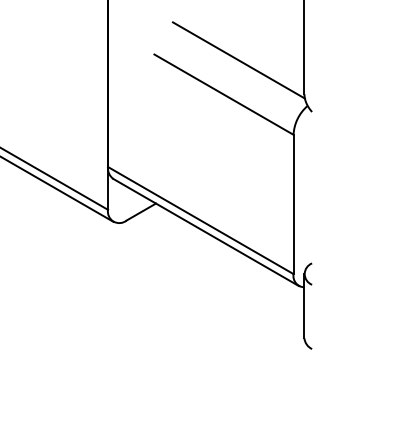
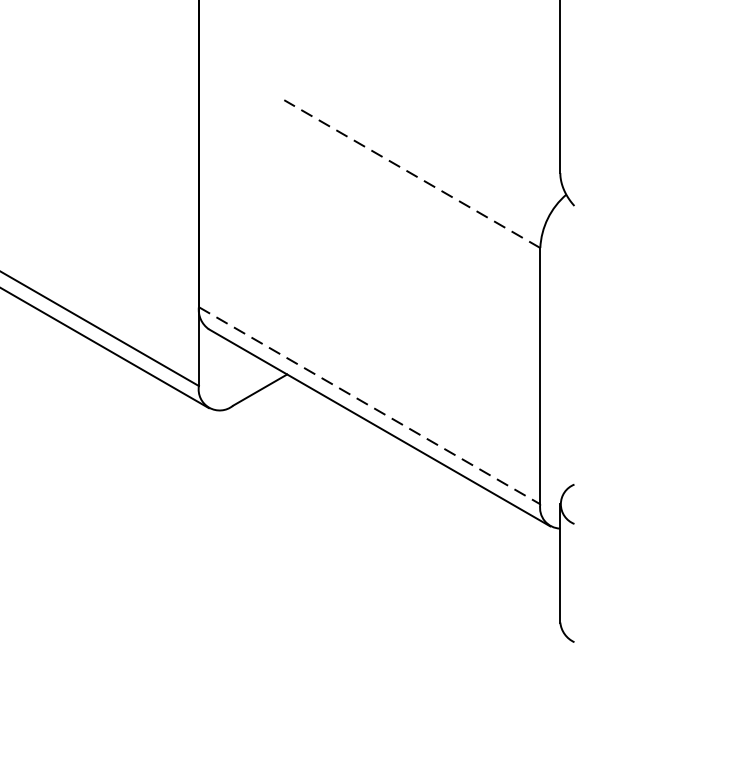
line: (238, 60) -> (438, 111), removed
line: (223, 94) -> (411, 173), solid -> dashed
line: (201, 220) -> (370, 405), solid -> dashed

